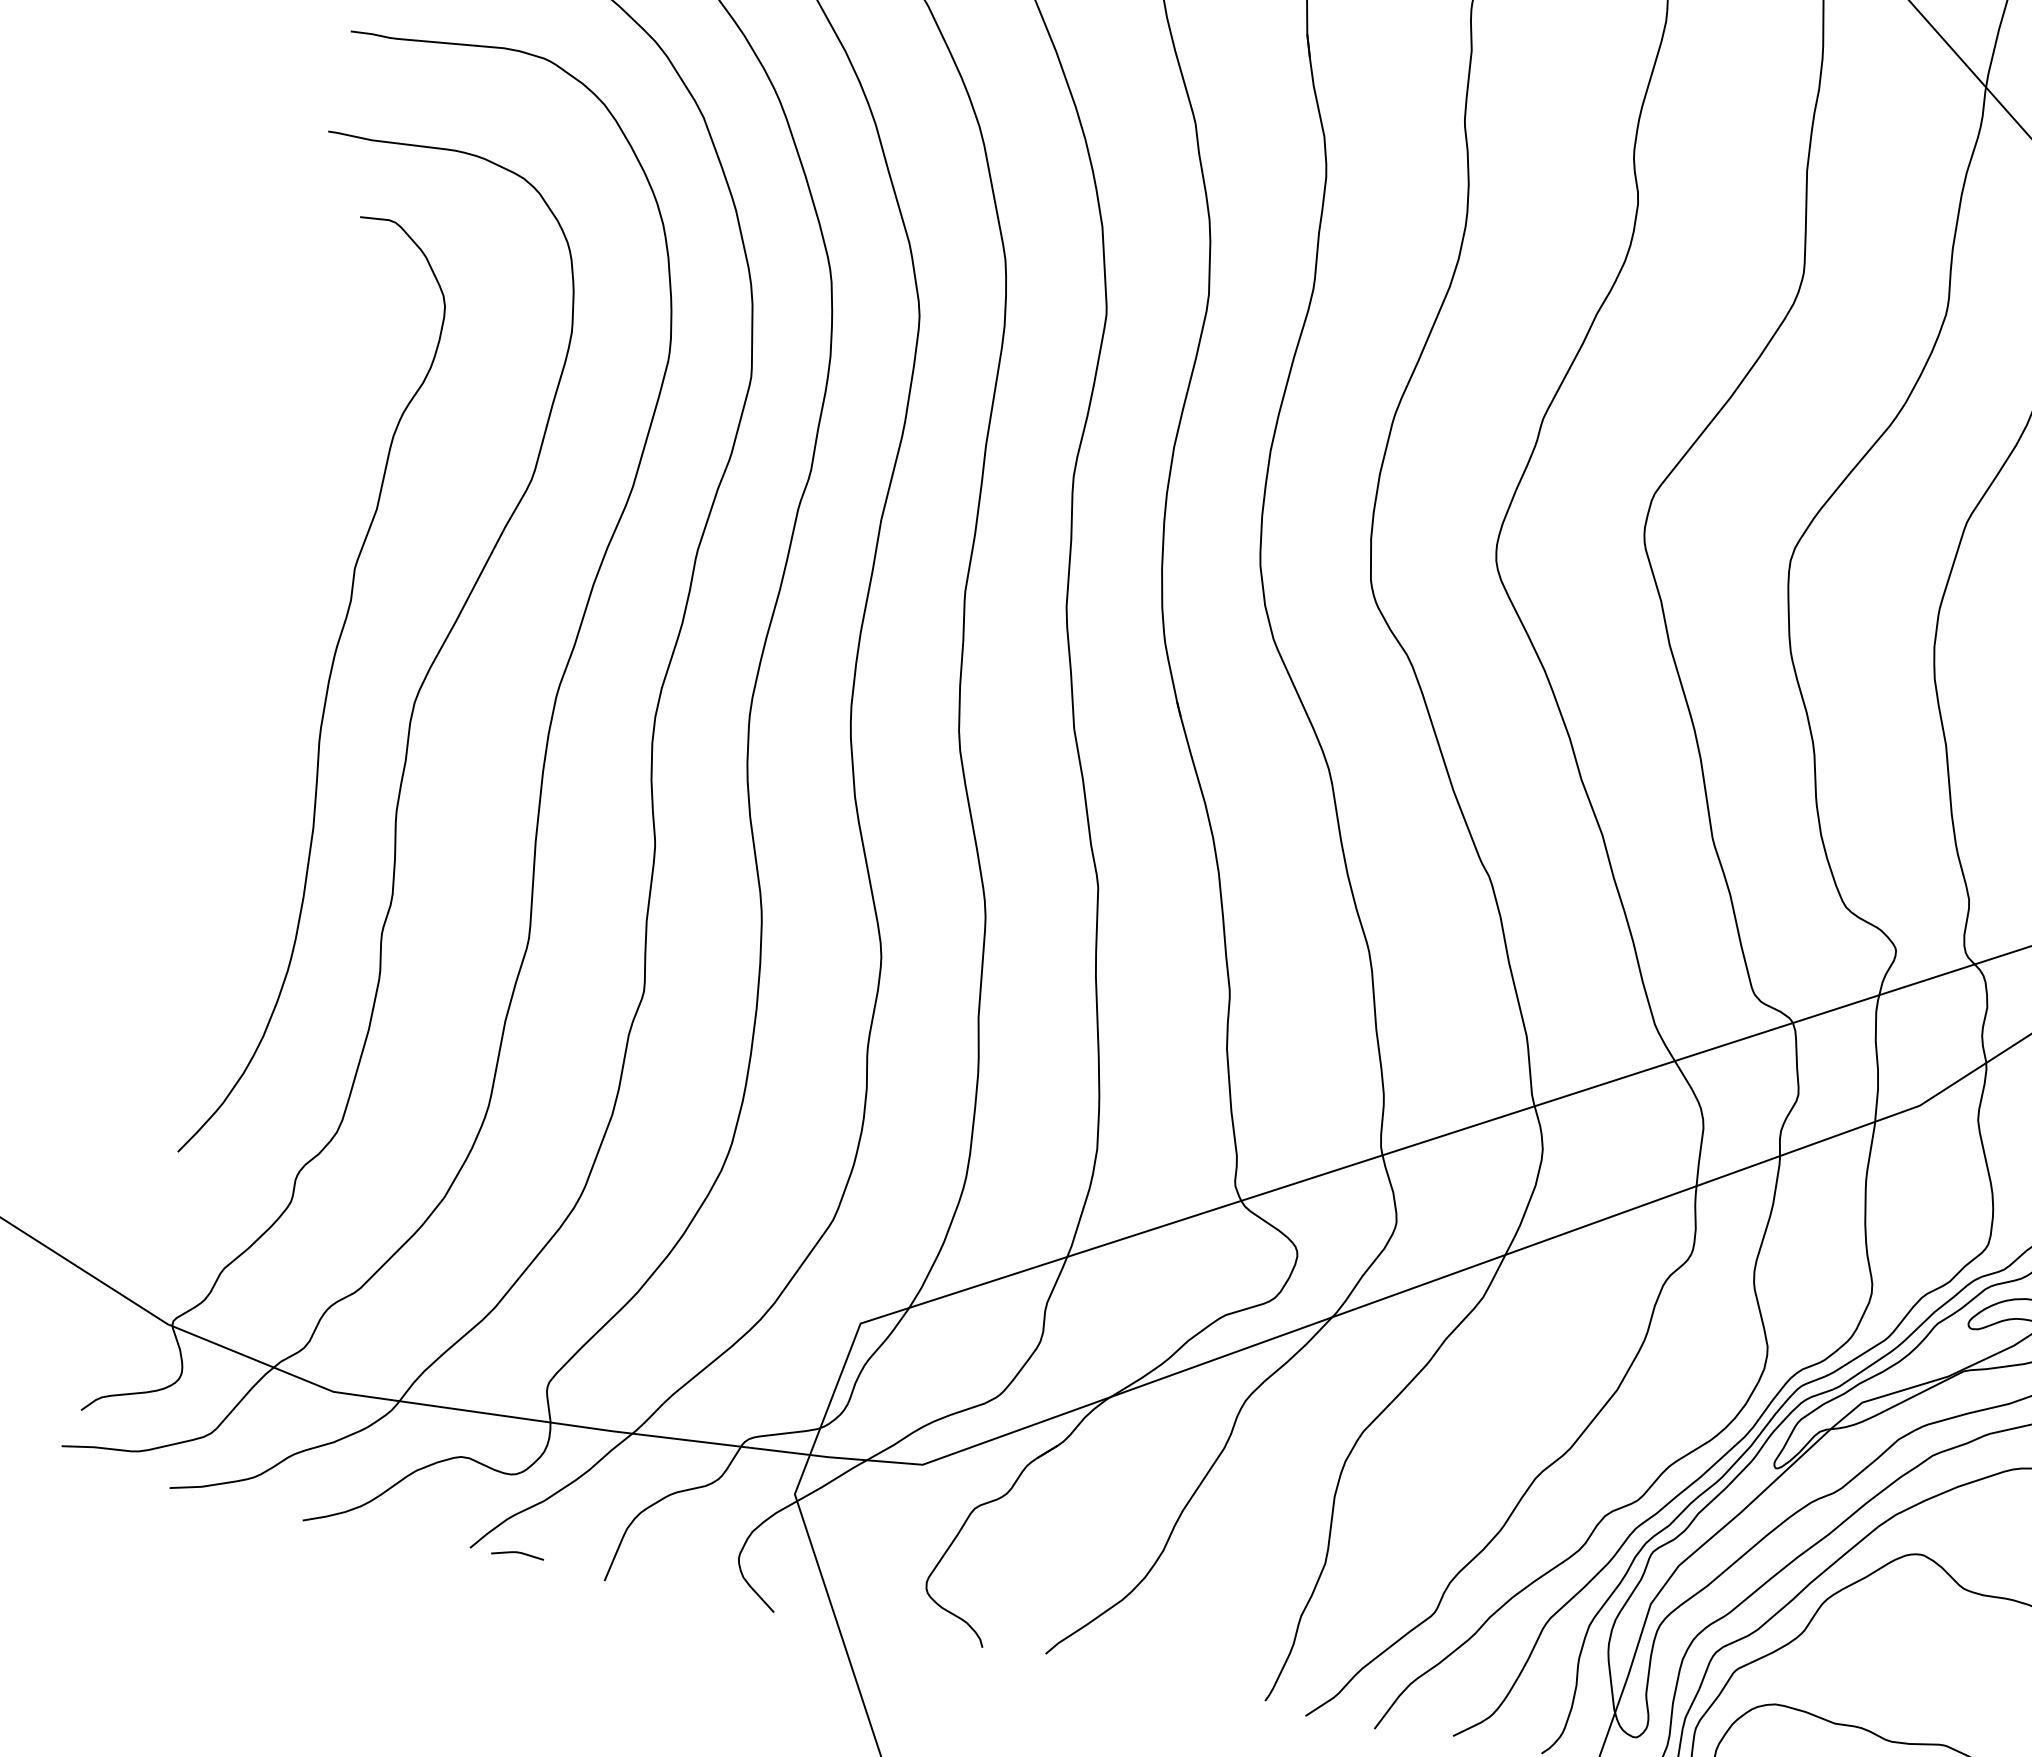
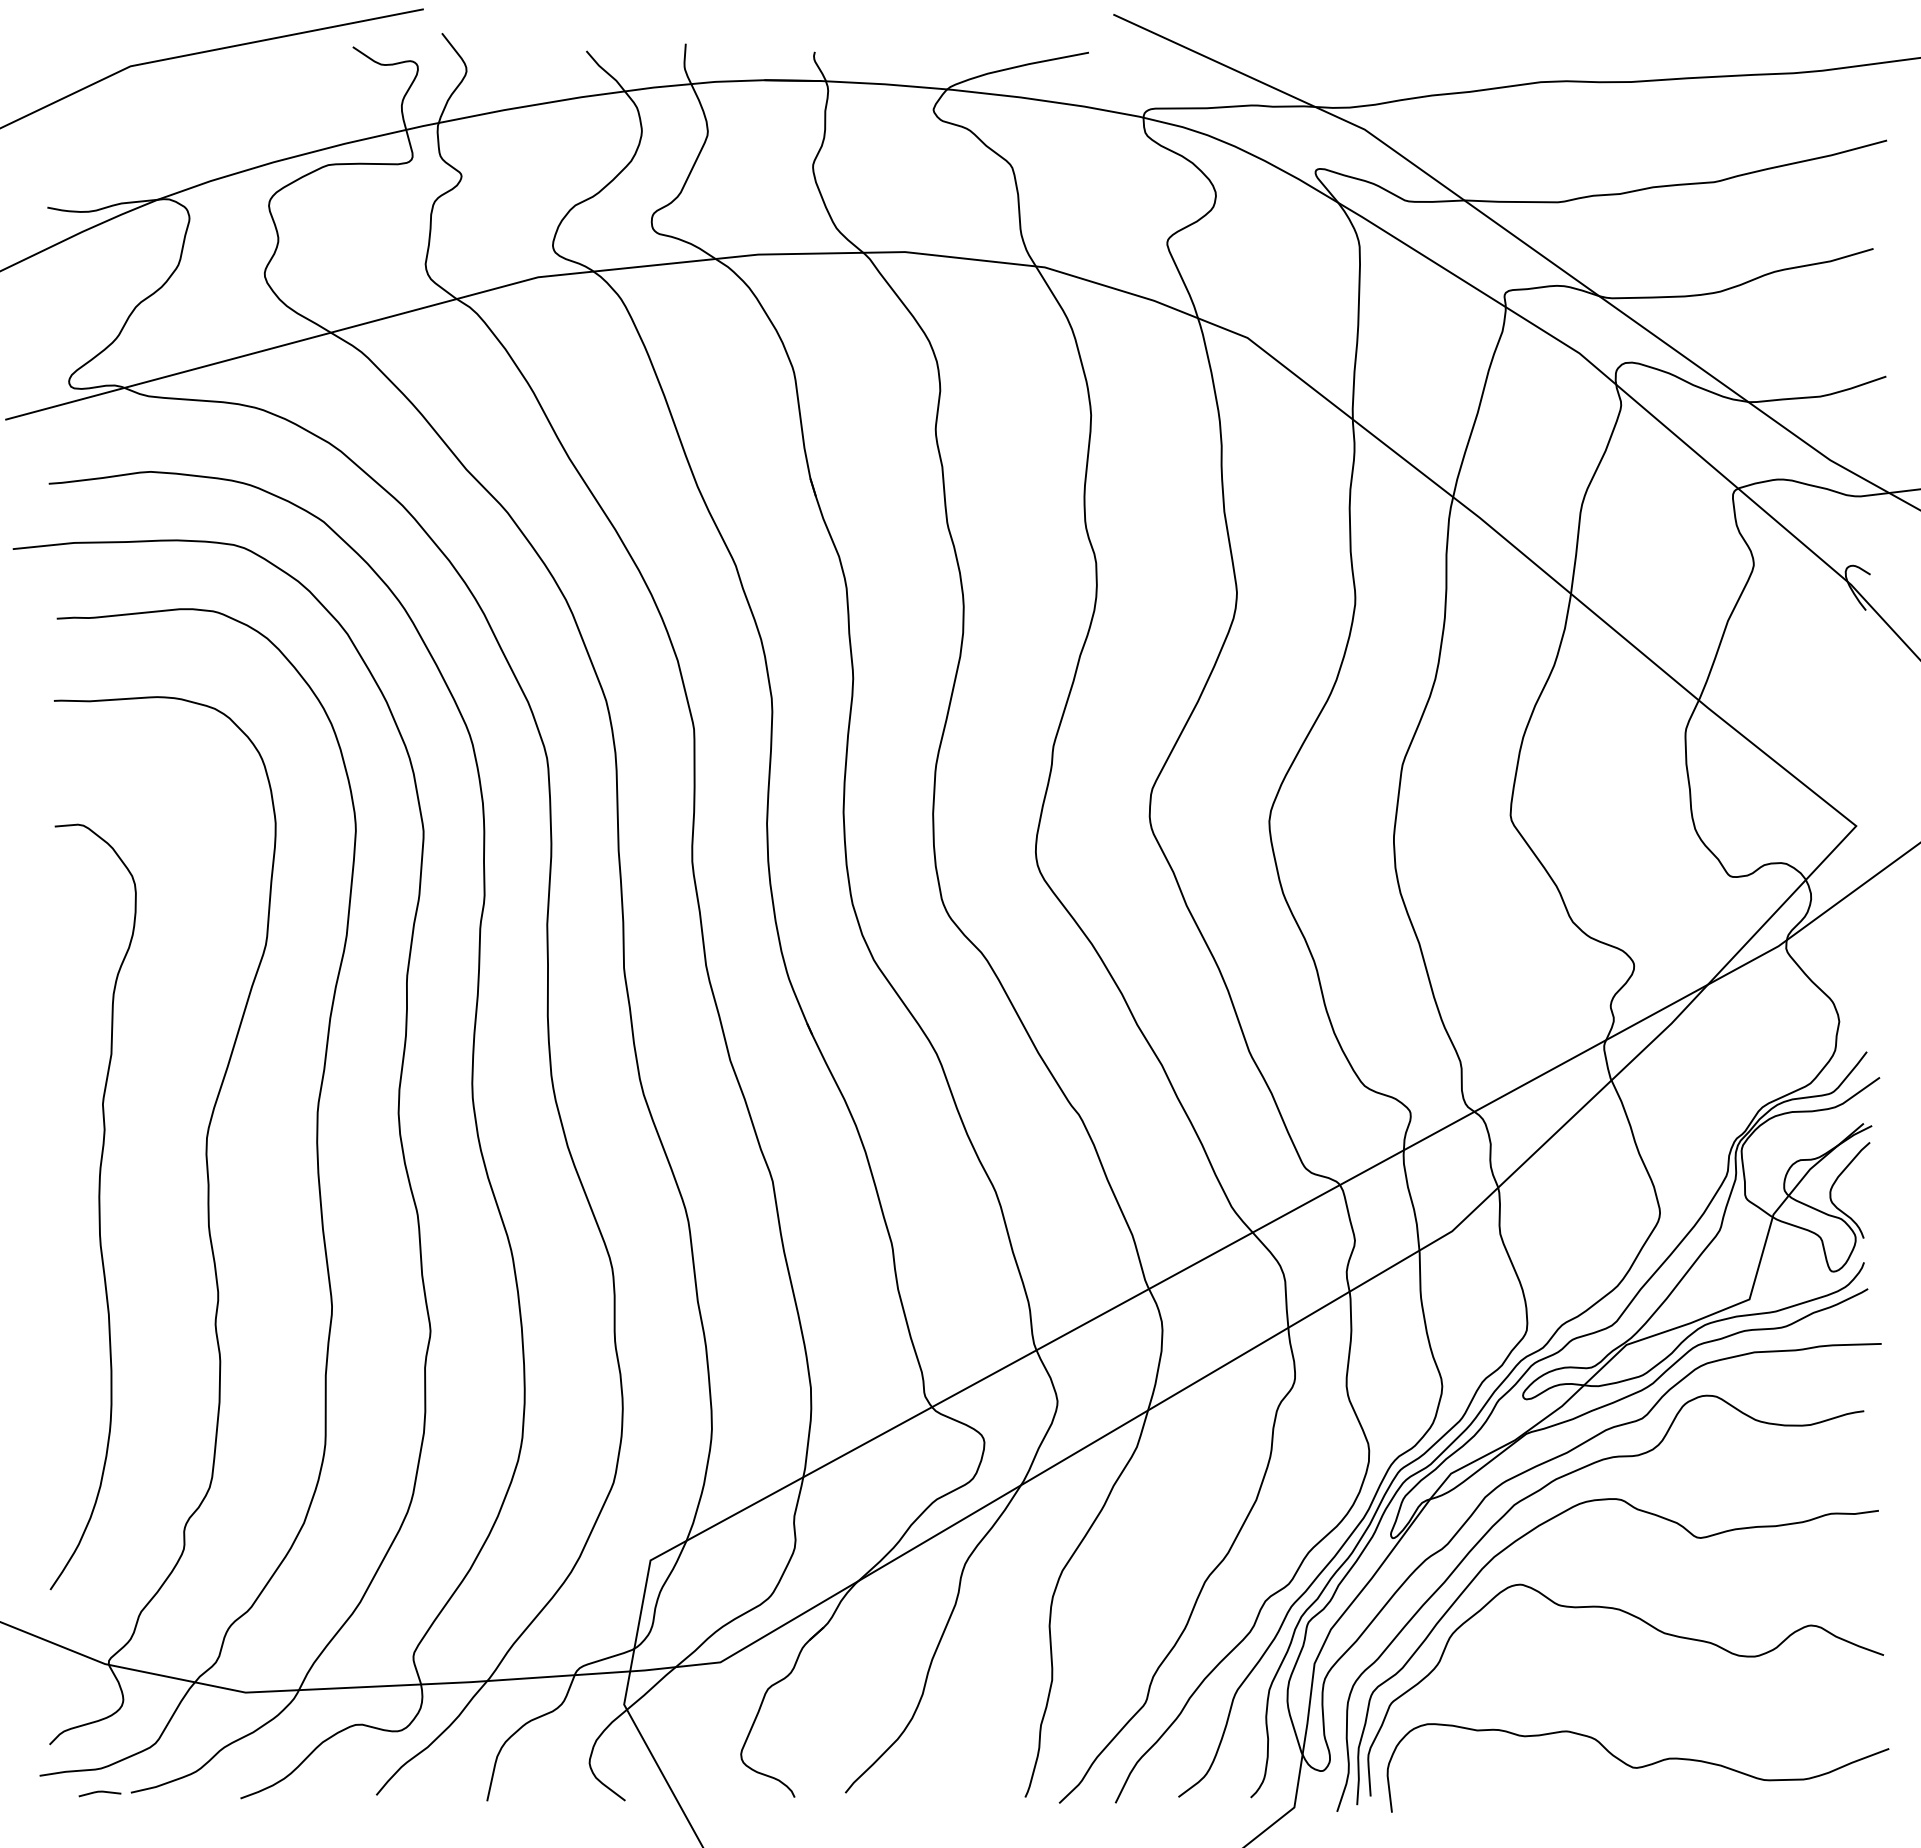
curve: (325, 693) -> (98, 1206), moved
line: (517, 1553) -> (99, 1792), moved

